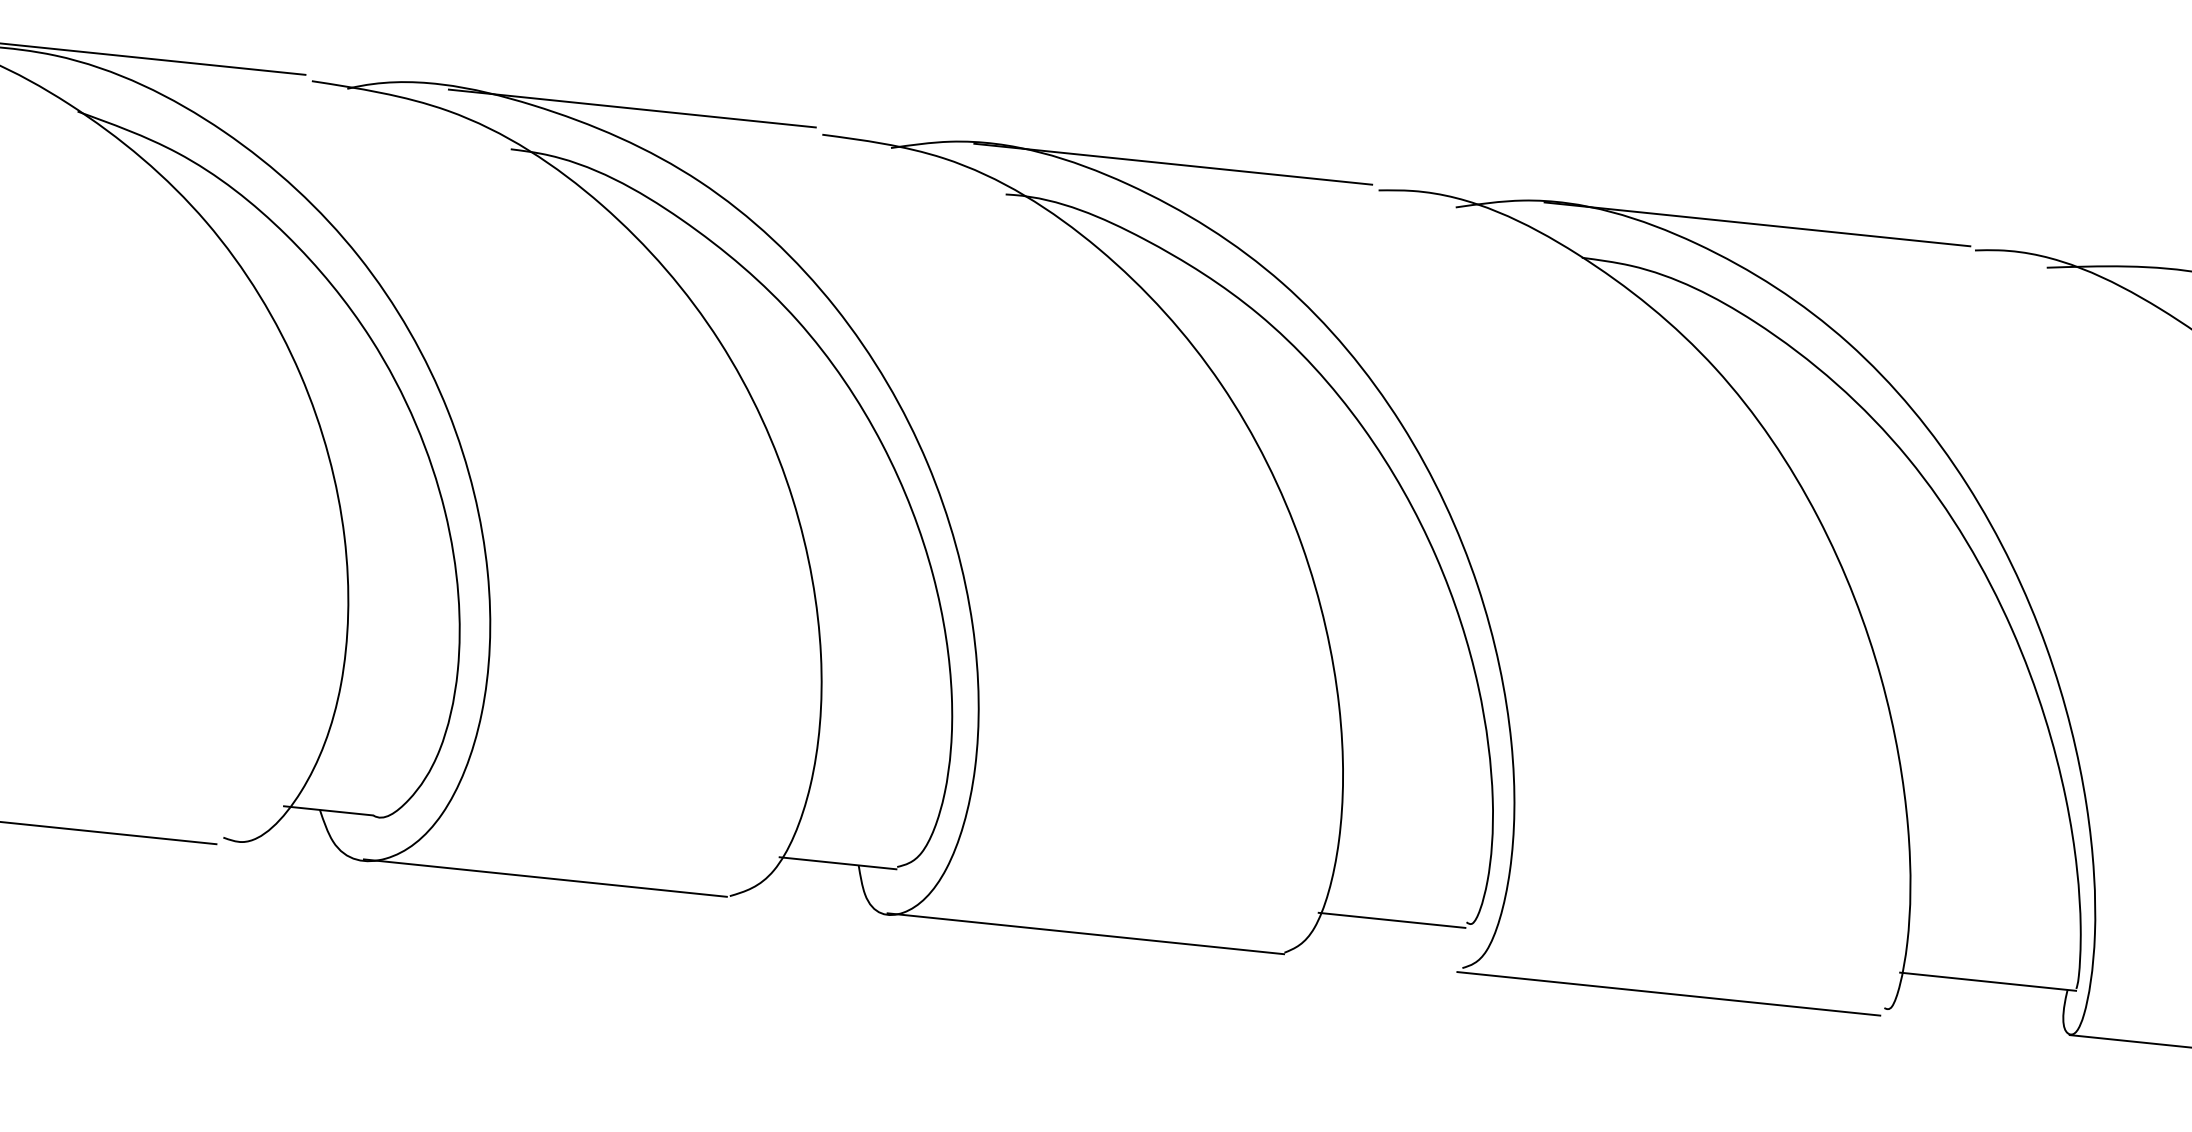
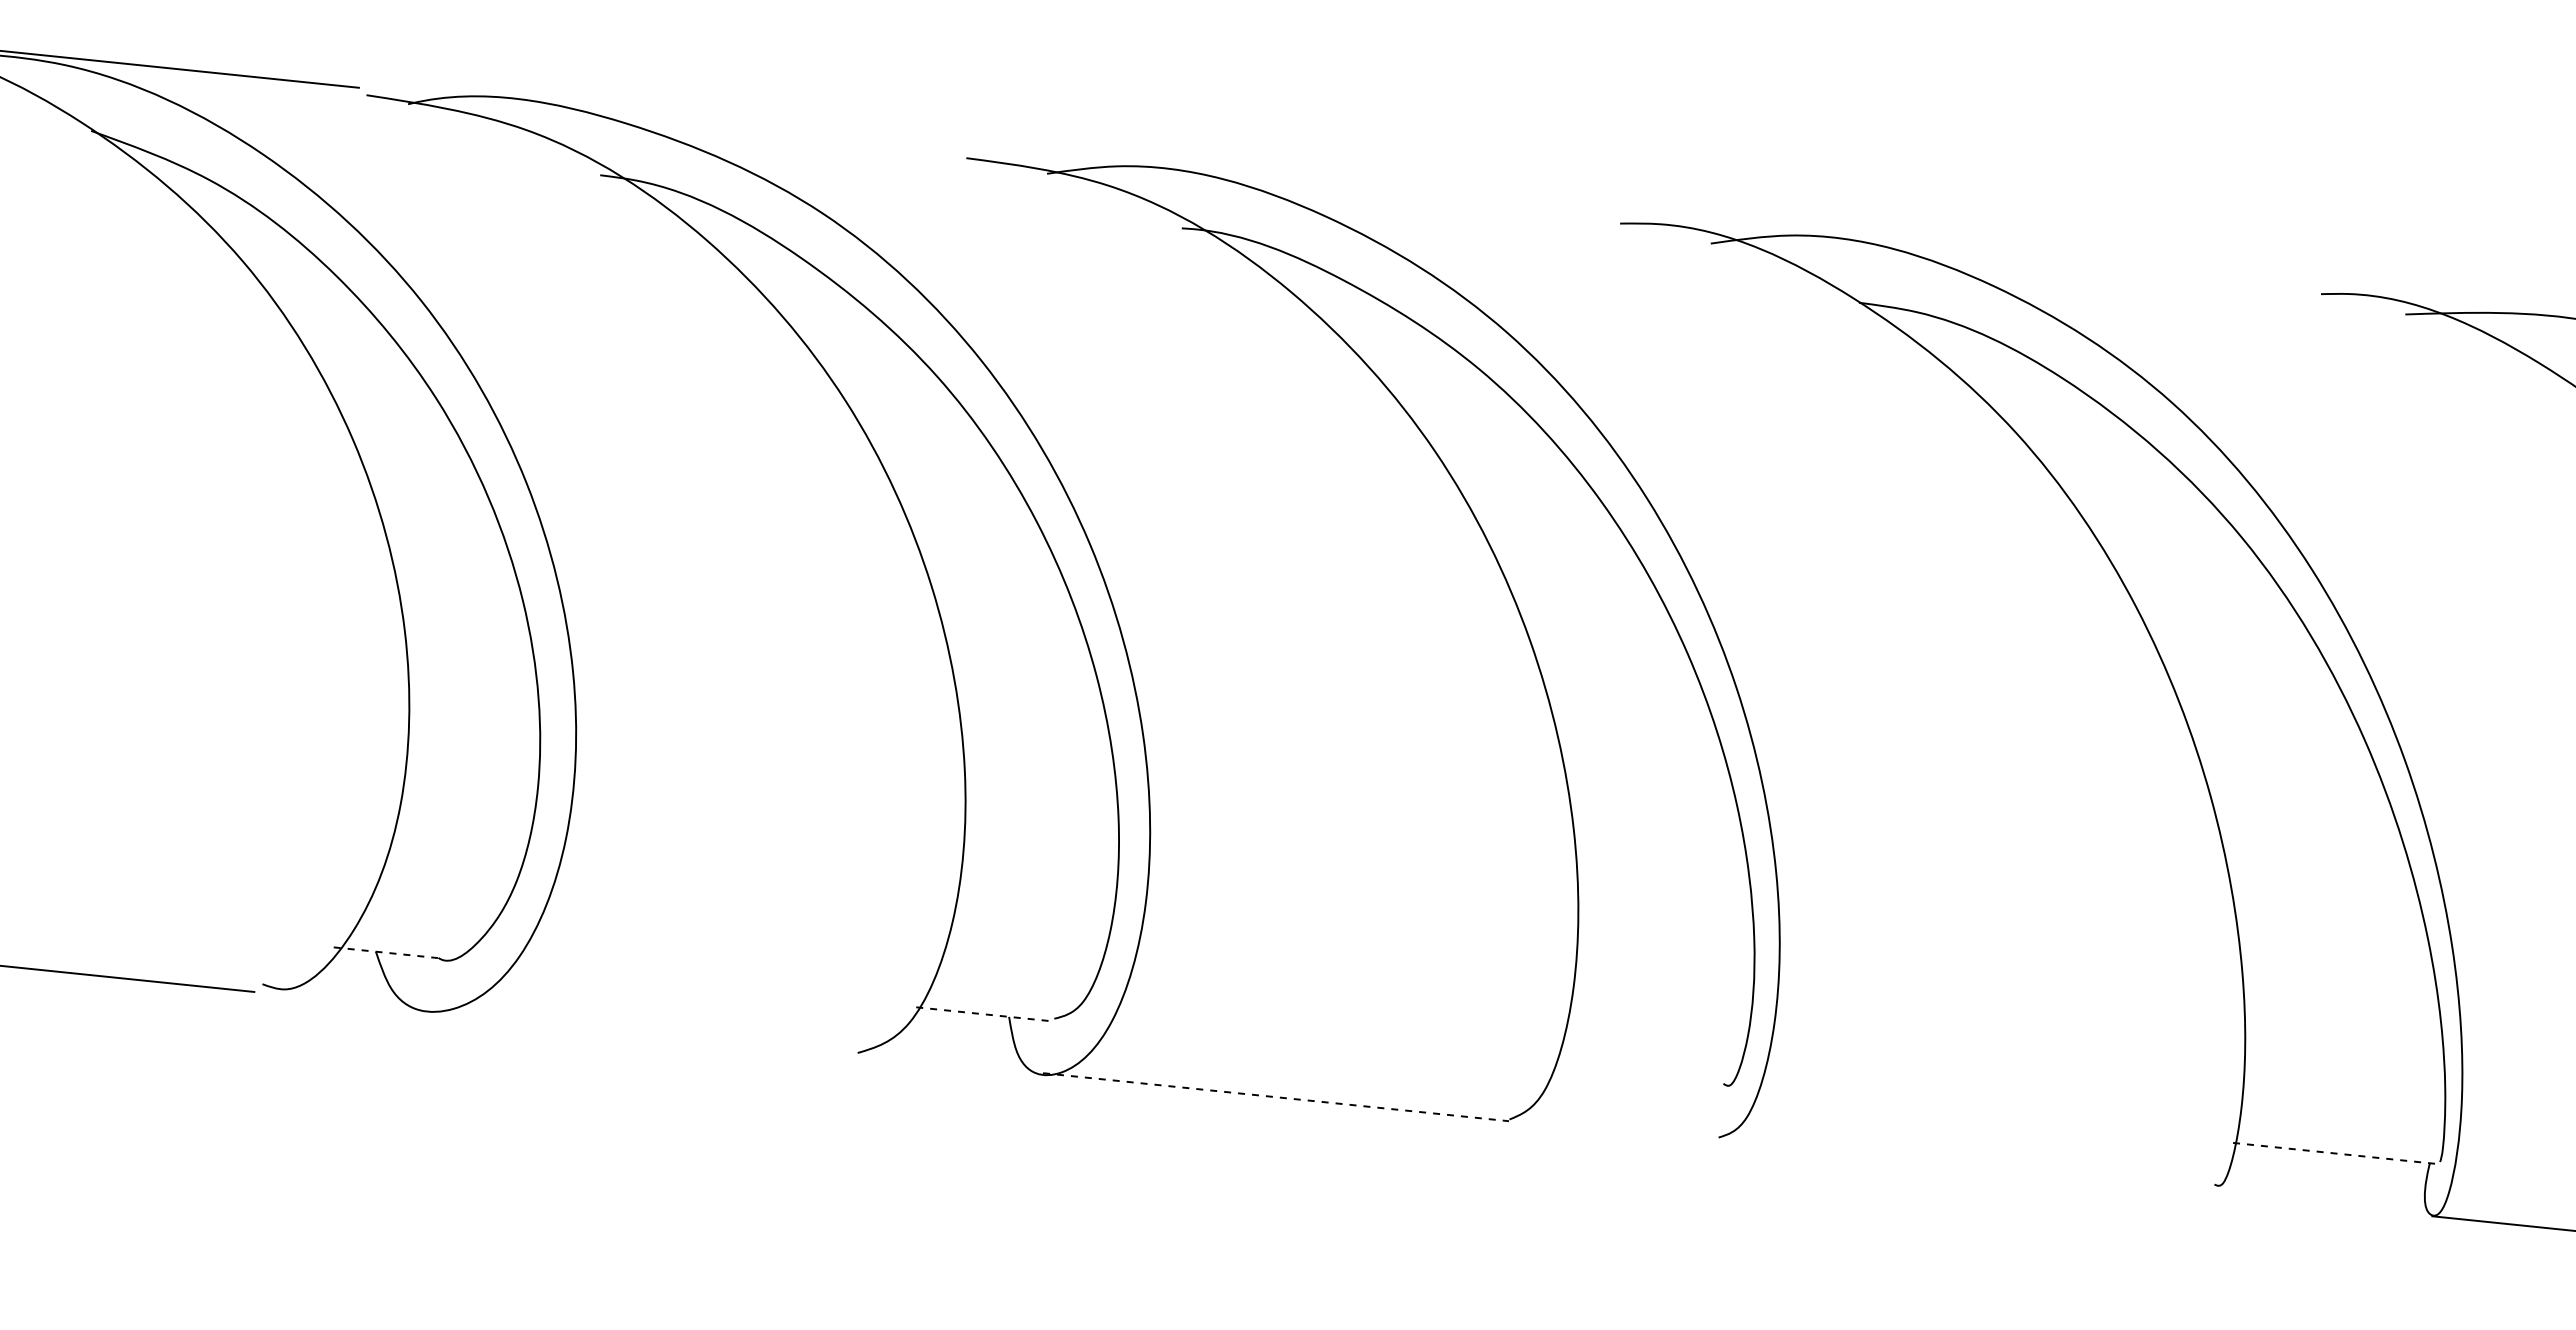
line: (631, 108) -> (742, 127), removed
line: (1173, 163) -> (1378, 192), removed
line: (1757, 224) -> (2065, 263), removed
line: (328, 810) -> (386, 952), solid -> dashed
line: (837, 863) -> (984, 1014), solid -> dashed
line: (545, 877) -> (640, 1031), removed
line: (1391, 920) -> (1635, 1081), removed
line: (1086, 934) -> (1276, 1097), solid -> dashed
line: (1988, 981) -> (2336, 1153), solid -> dashed
line: (1668, 993) -> (1960, 1167), removed

